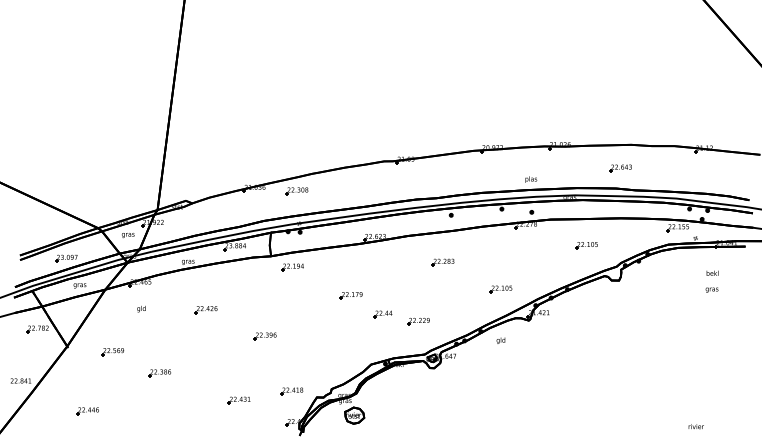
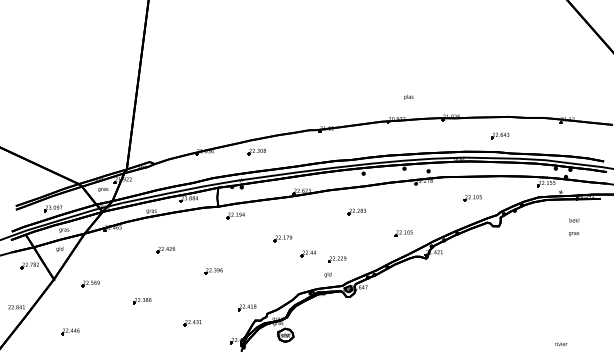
text: (531, 179) -> (409, 97), moved
part: (296, 191) -> (256, 152), moved
text: (141, 309) -> (59, 249), moved
text: (500, 340) -> (327, 274), moved
part: (159, 373) -> (142, 301), moved
part: (291, 391) -> (246, 307), moved

